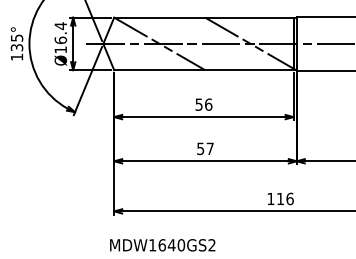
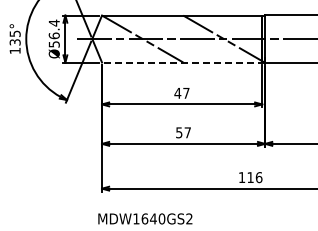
text: (59, 50) -> (53, 44), Ø16.4 -> Ø56.4
line: (205, 70) -> (183, 62), solid -> dashed
text: (203, 103) -> (181, 92), 56 -> 47

